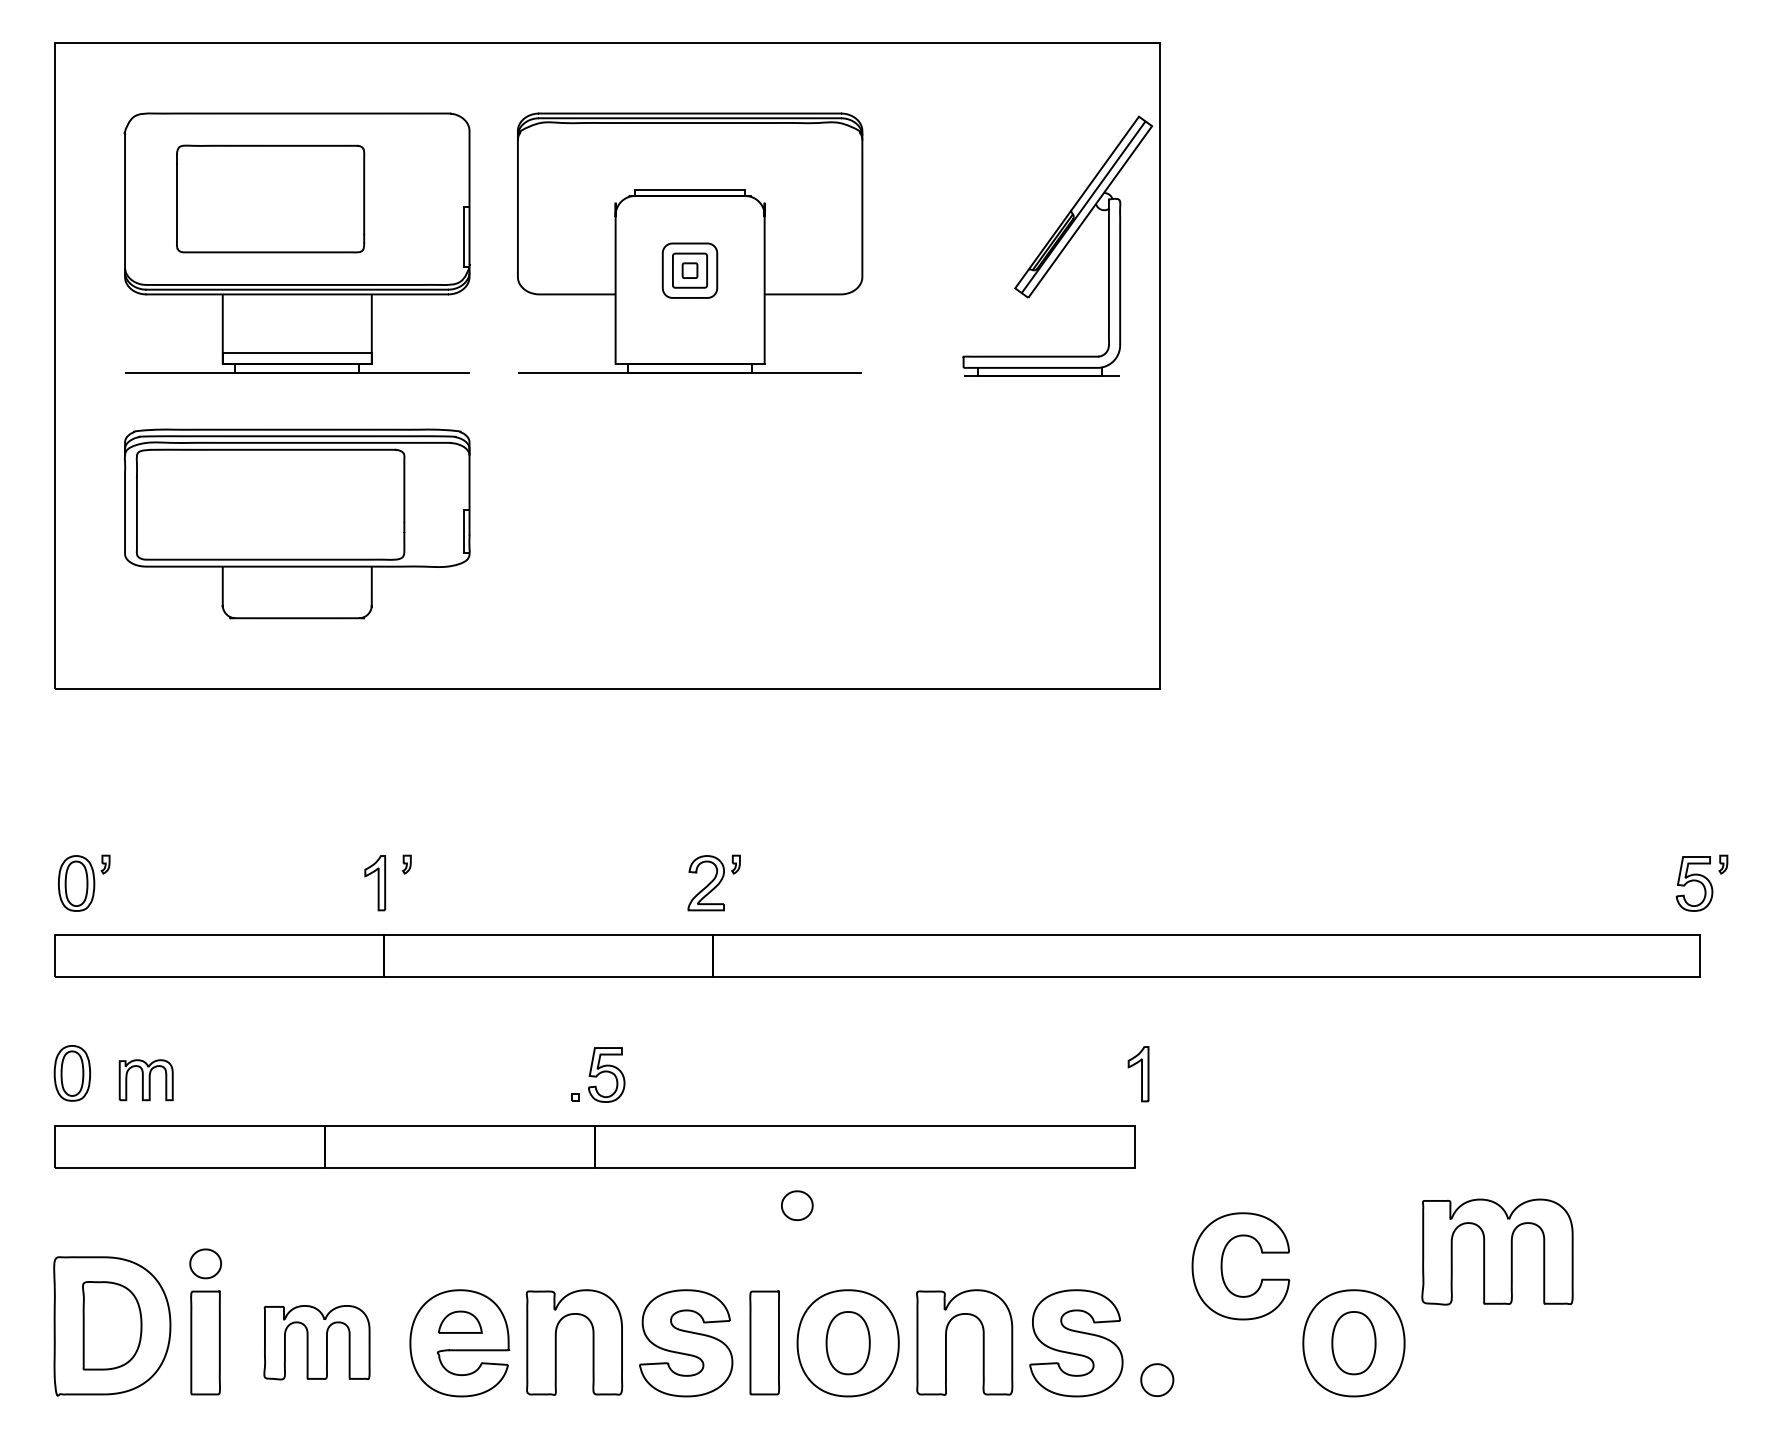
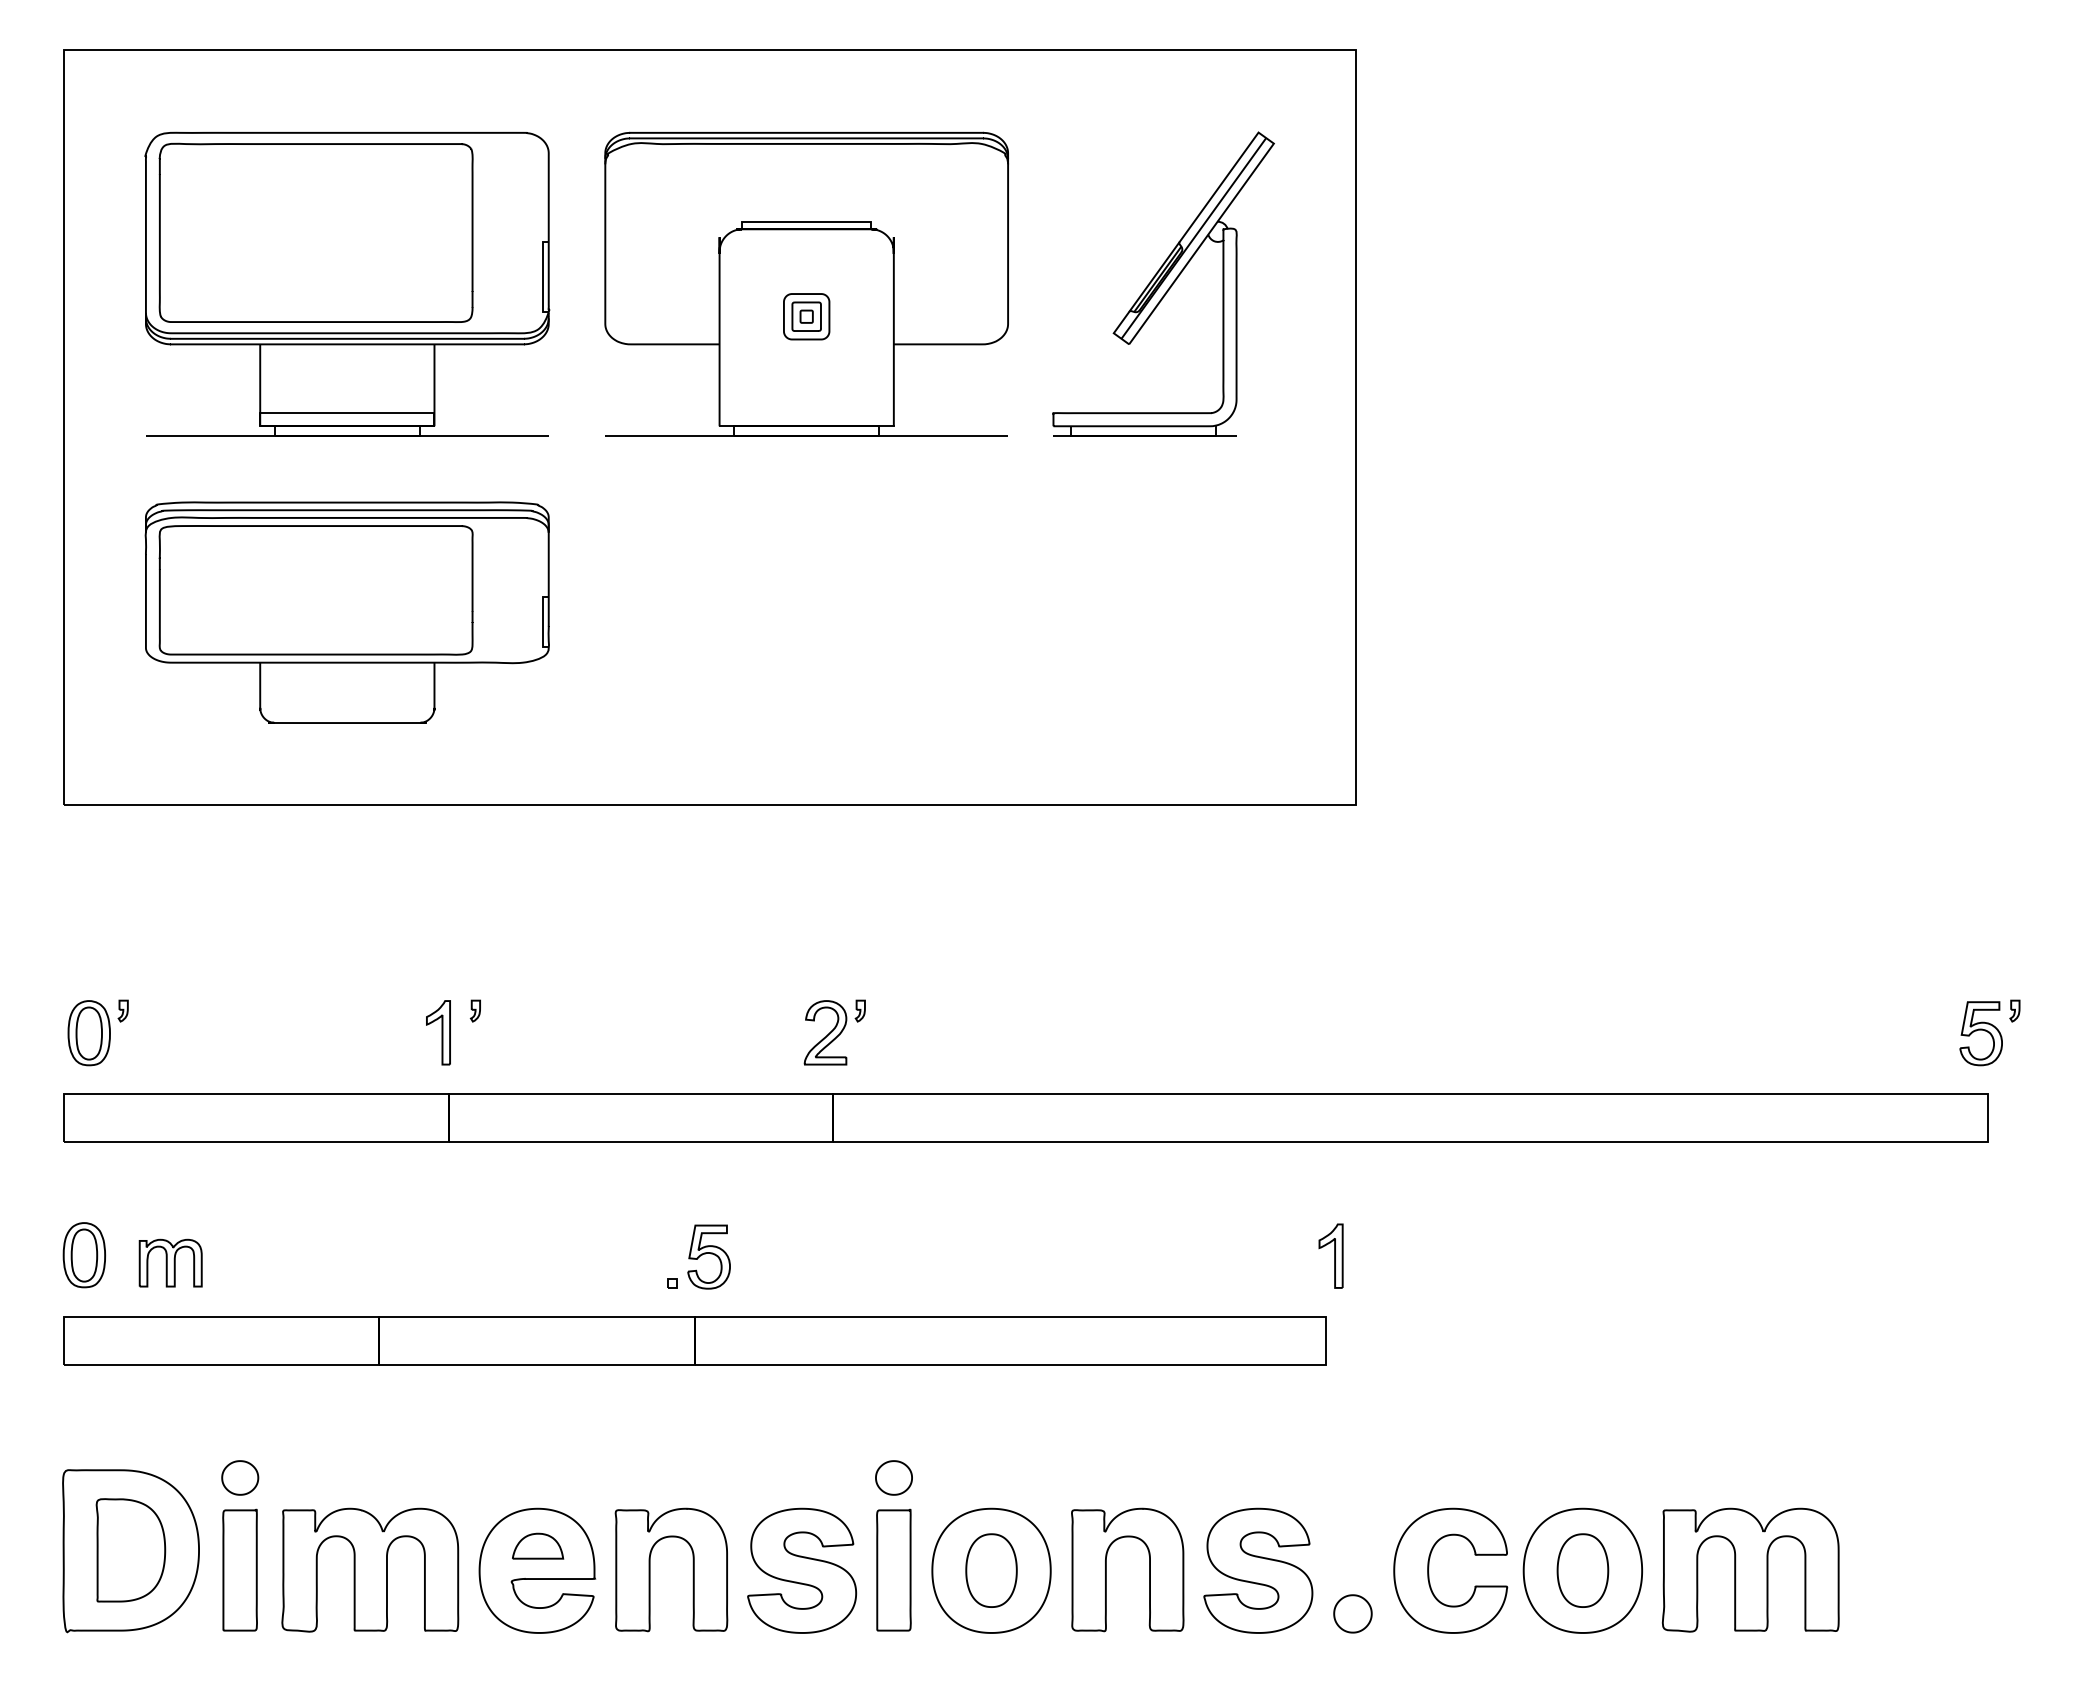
part: (270, 198) -> (315, 232), size x1.43
part: (1057, 245) -> (1163, 283), moved
part: (689, 270) -> (806, 316), size x0.71
part: (796, 1205) -> (893, 1477), moved
part: (1497, 1251) -> (1750, 1569), moved
part: (1222, 1264) -> (1429, 1568), moved
part: (317, 1342) -> (370, 1569), size x1.43

